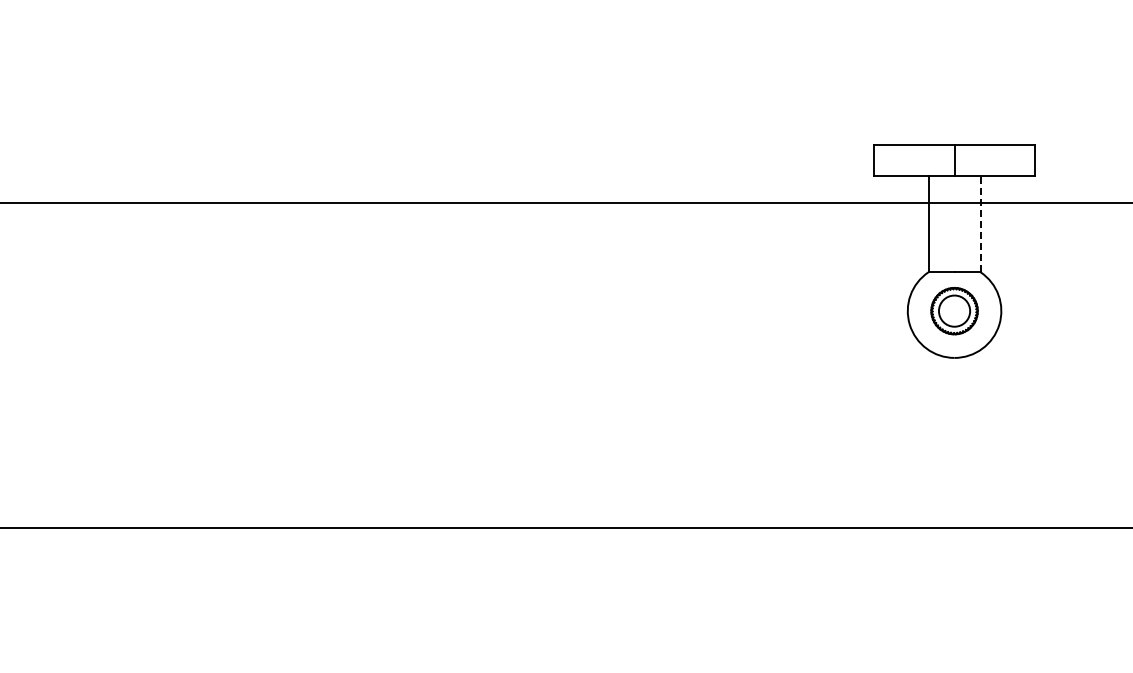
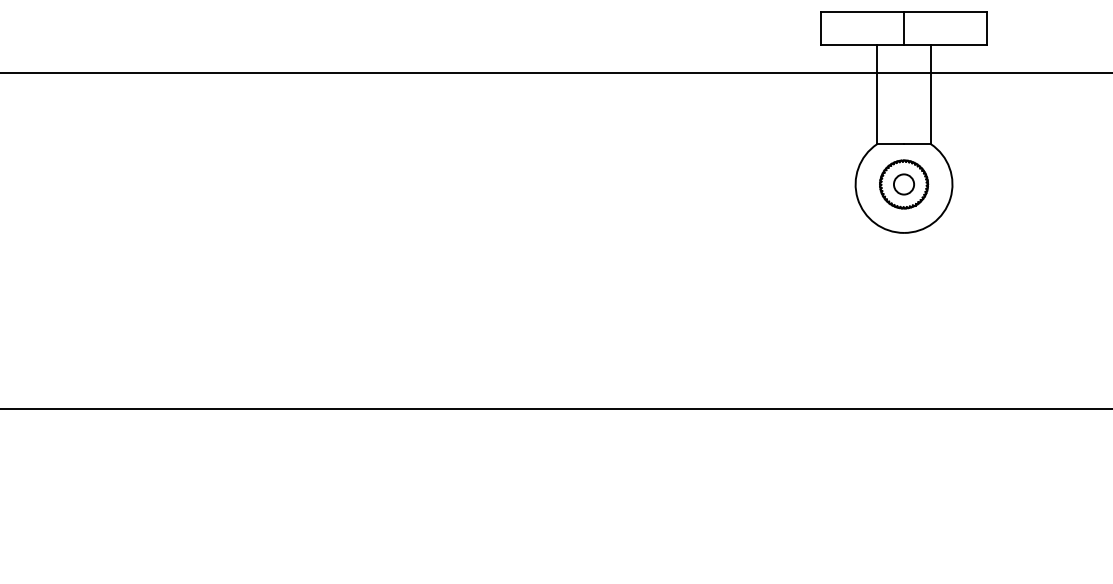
line: (980, 223) -> (930, 93), dashed -> solid
circle: (954, 310) -> (903, 183), size x0.62

